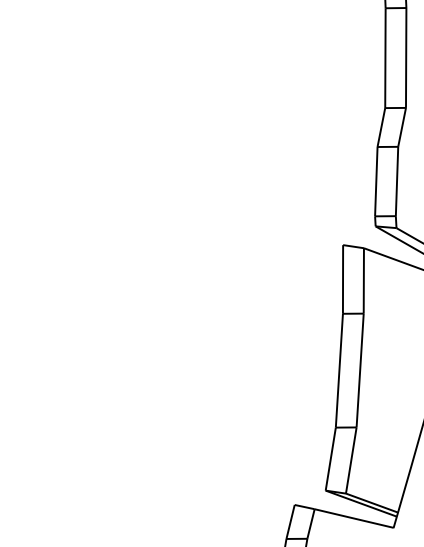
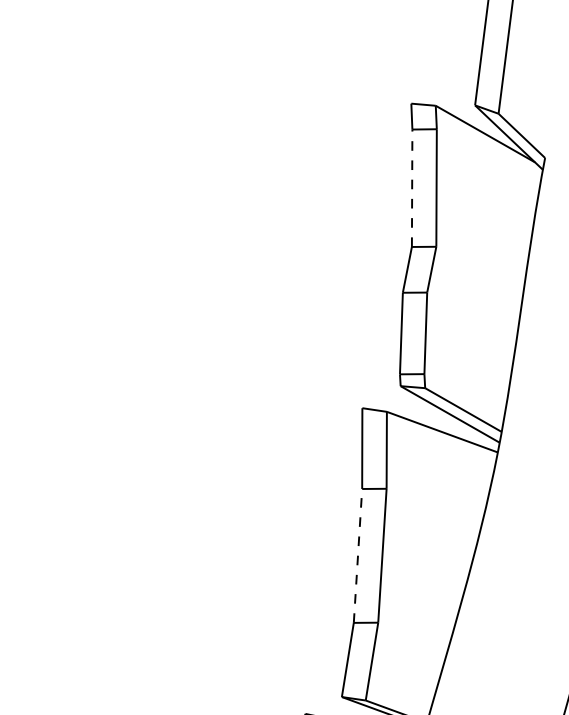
line: (385, 58) -> (412, 188), solid -> dashed
line: (339, 370) -> (358, 555), solid -> dashed

